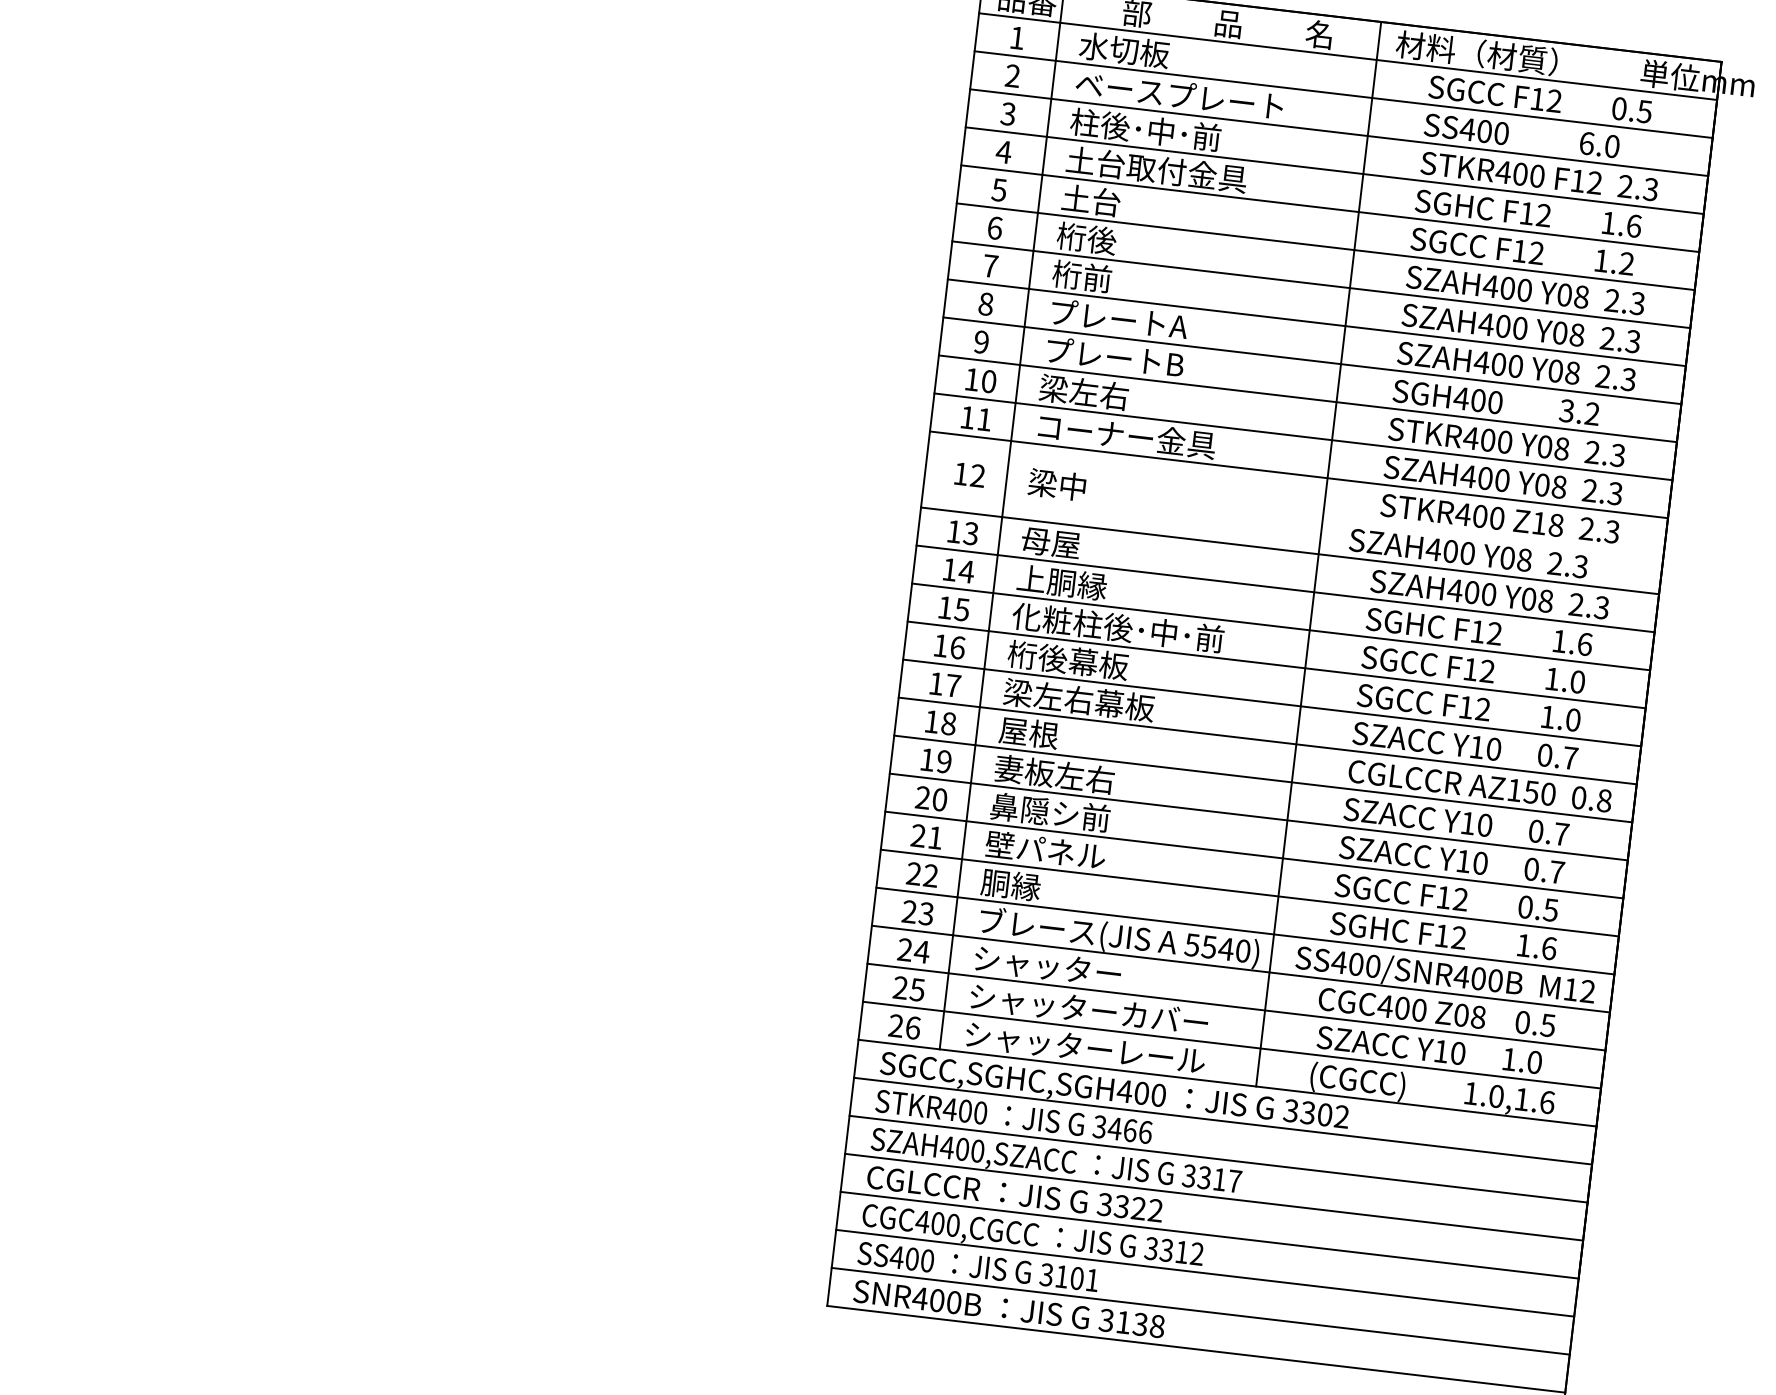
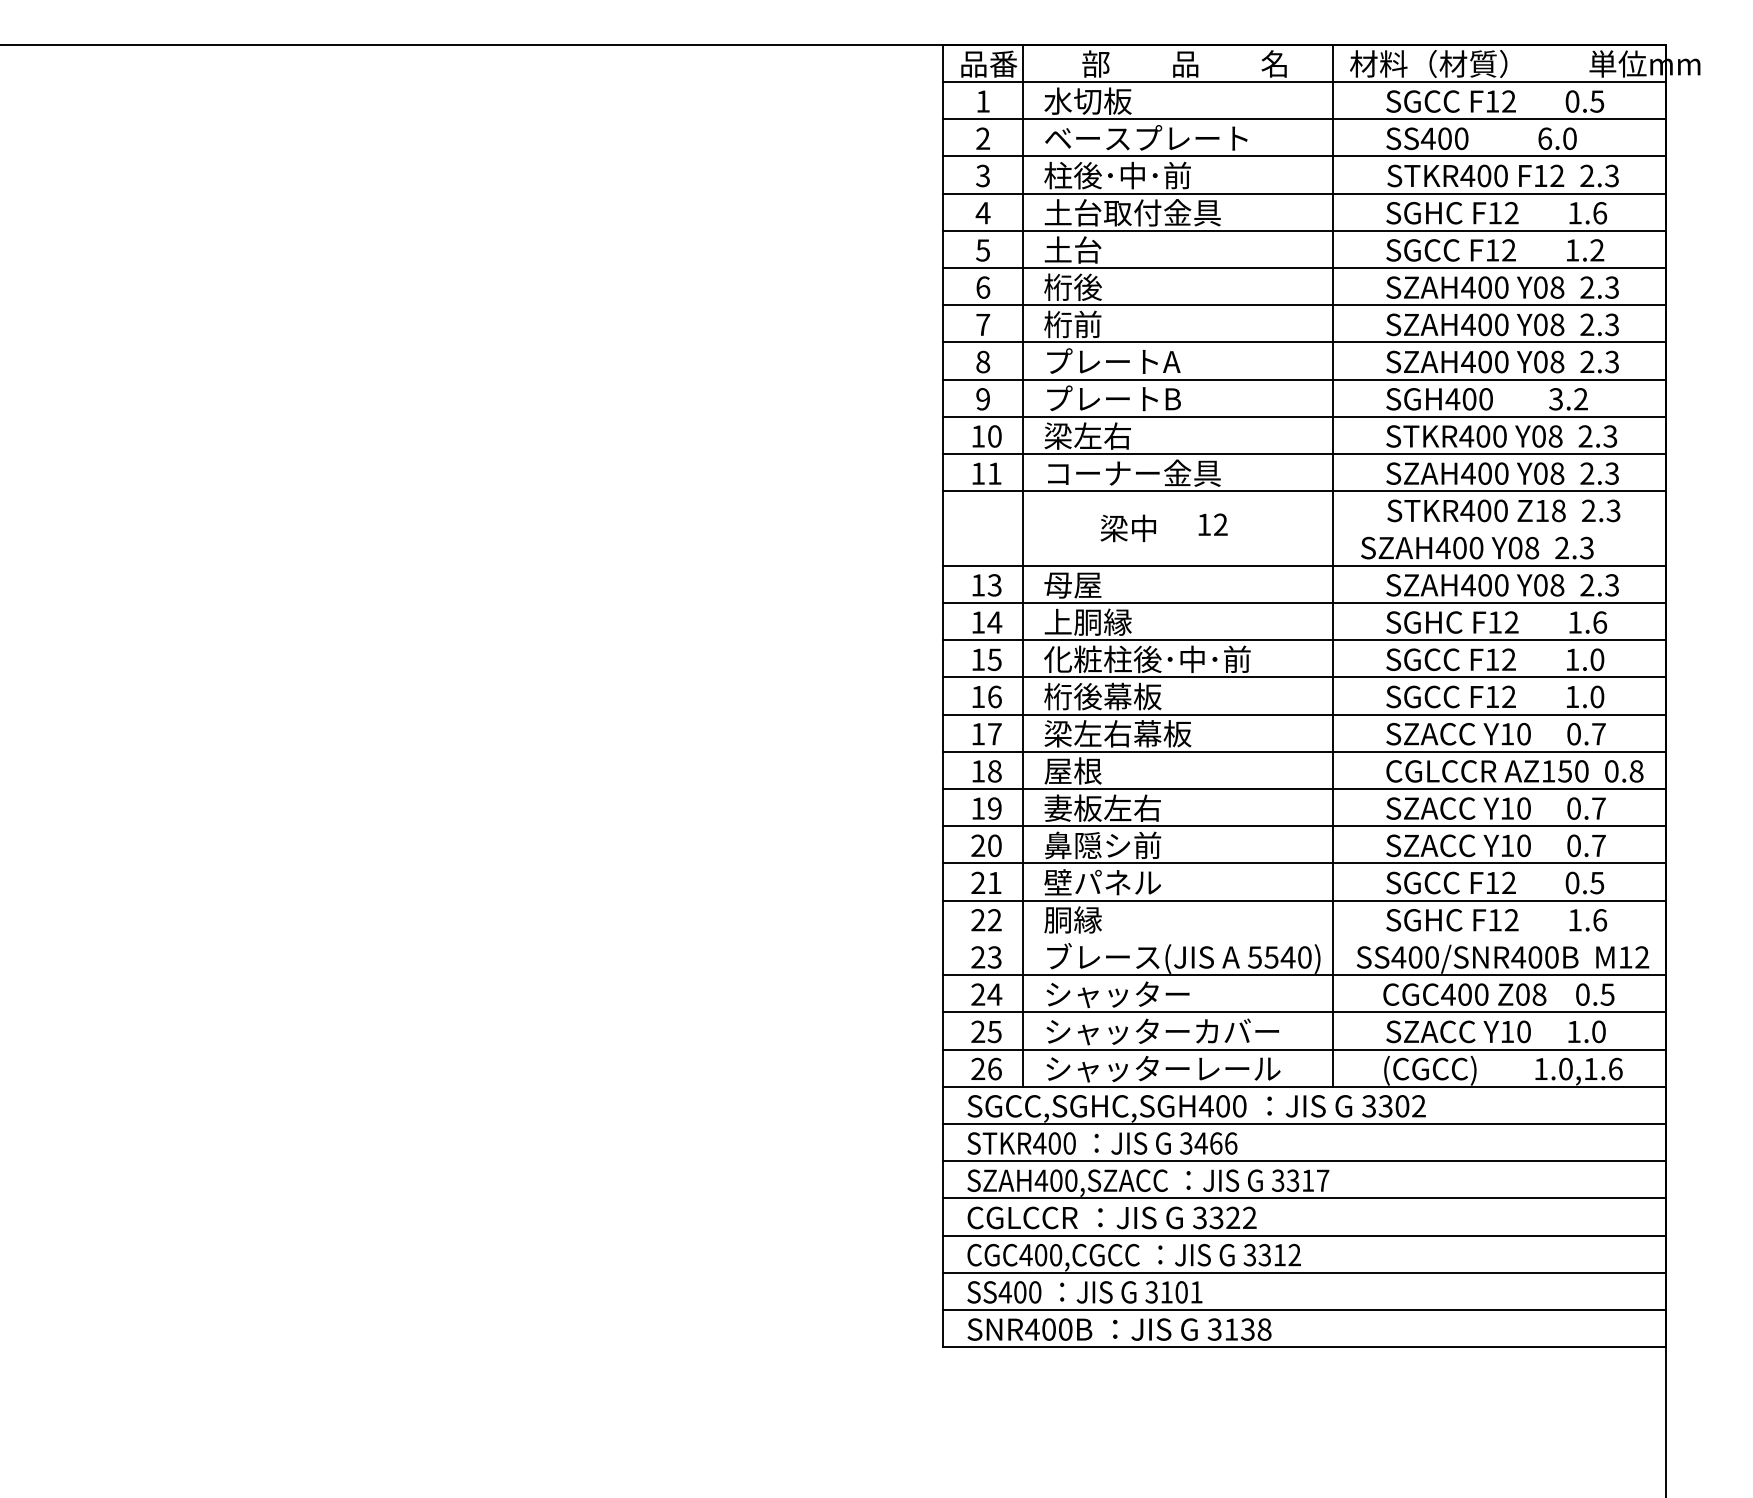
text: (969, 474) -> (1212, 524), moved
text: (1056, 484) -> (1127, 528), moved
line: (1245, 930) -> (1304, 937), removed

